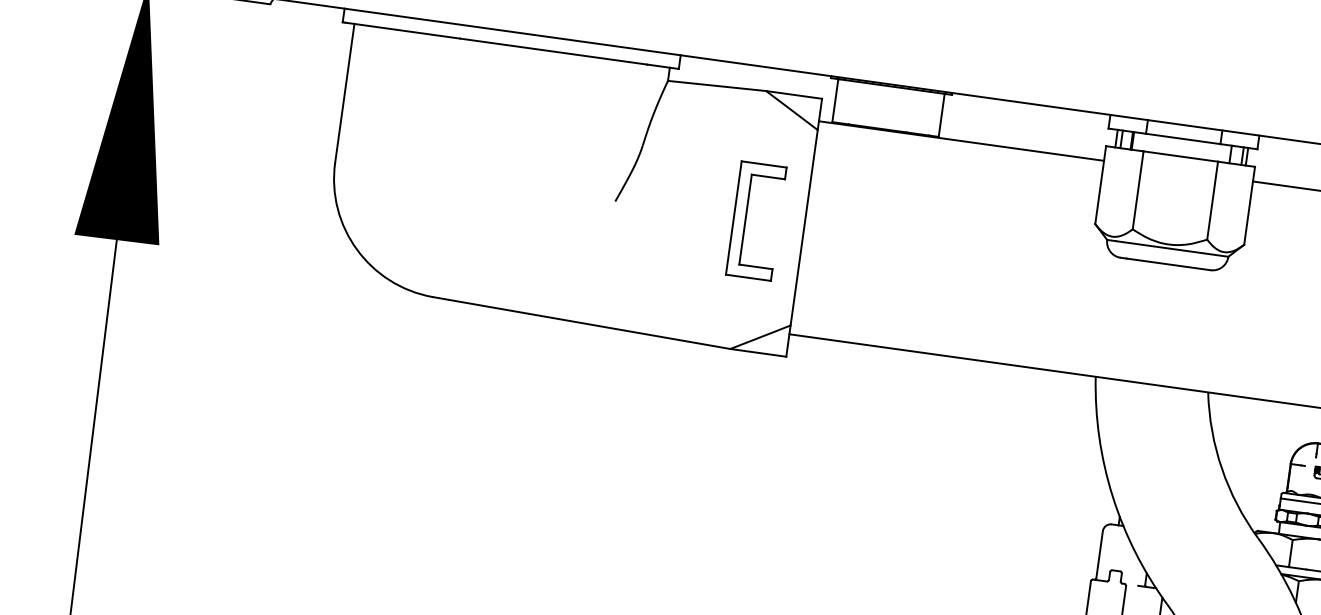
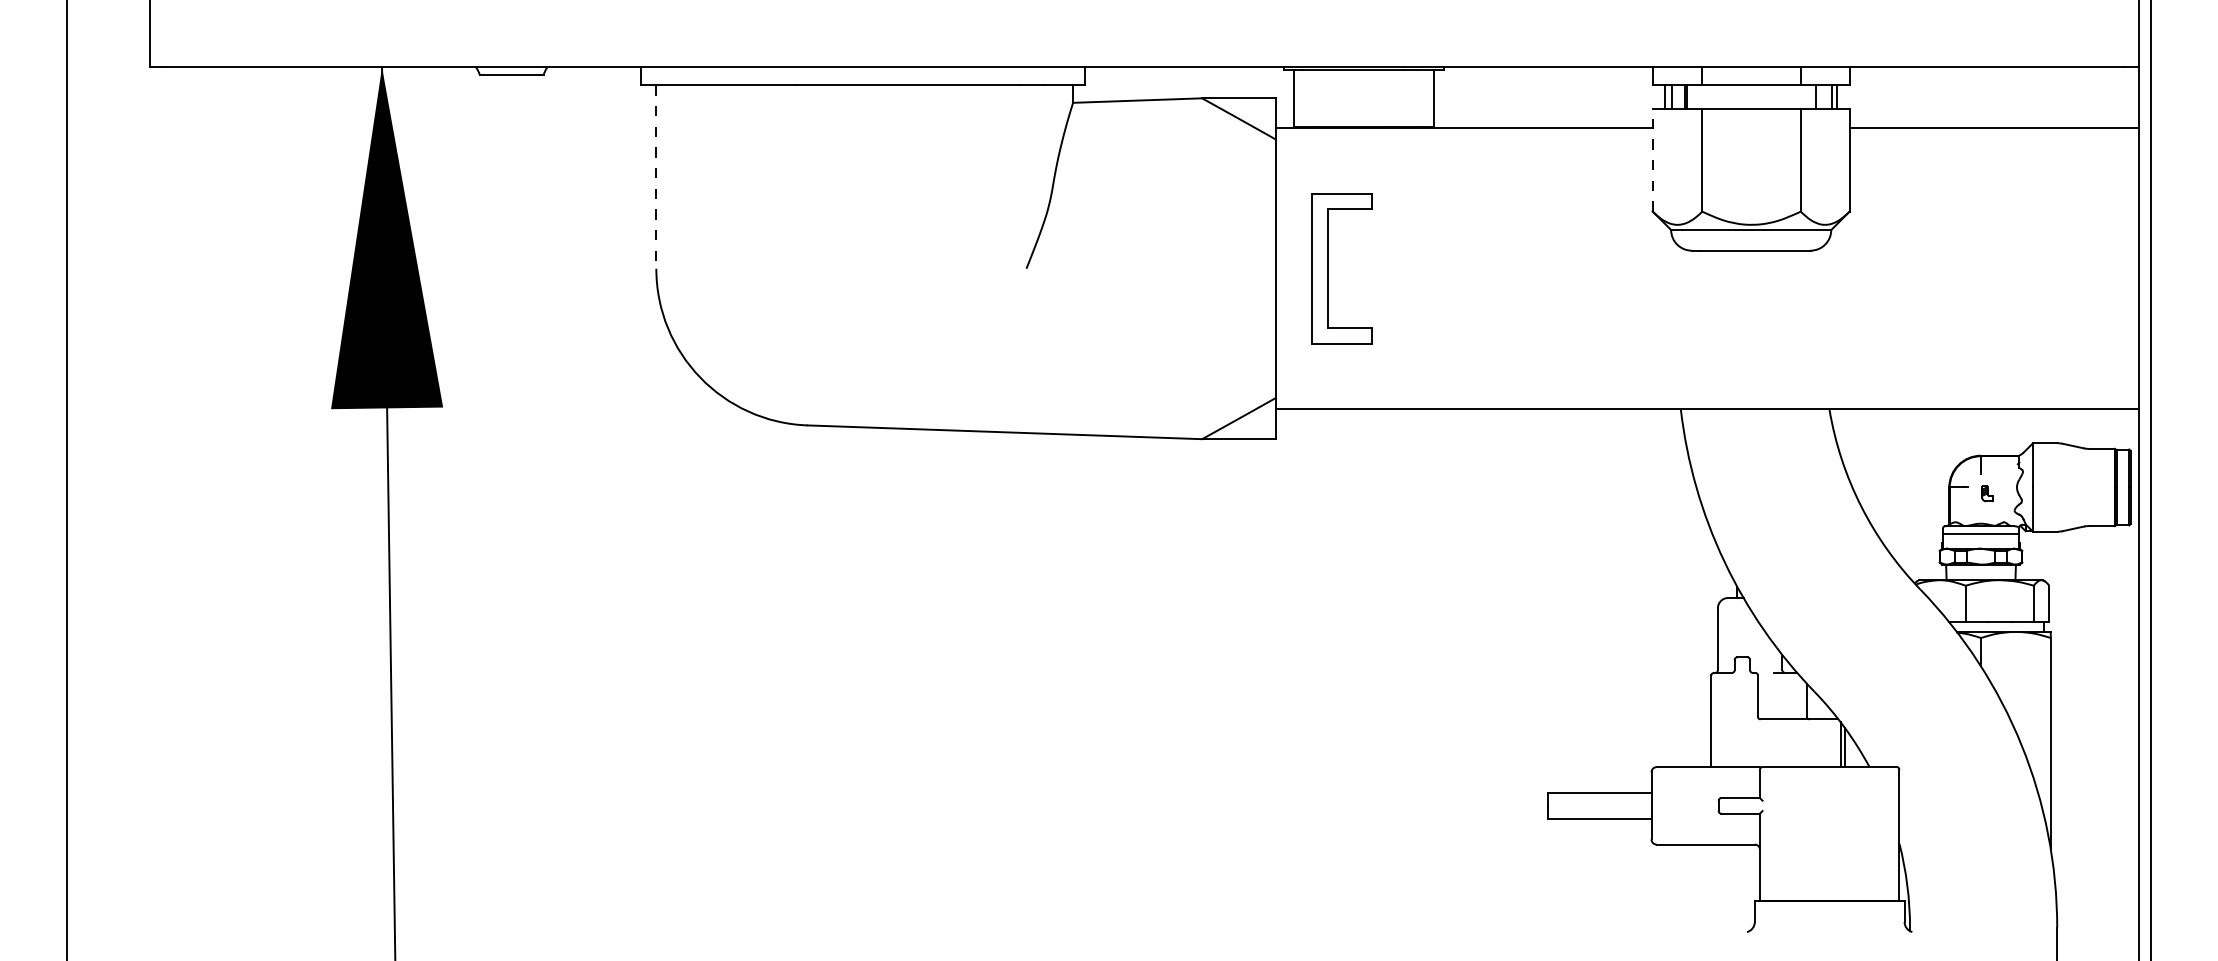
line: (344, 93) -> (656, 177), solid -> dashed
line: (1100, 185) -> (1652, 160), solid -> dashed
part: (746, 219) -> (1328, 268), moved

